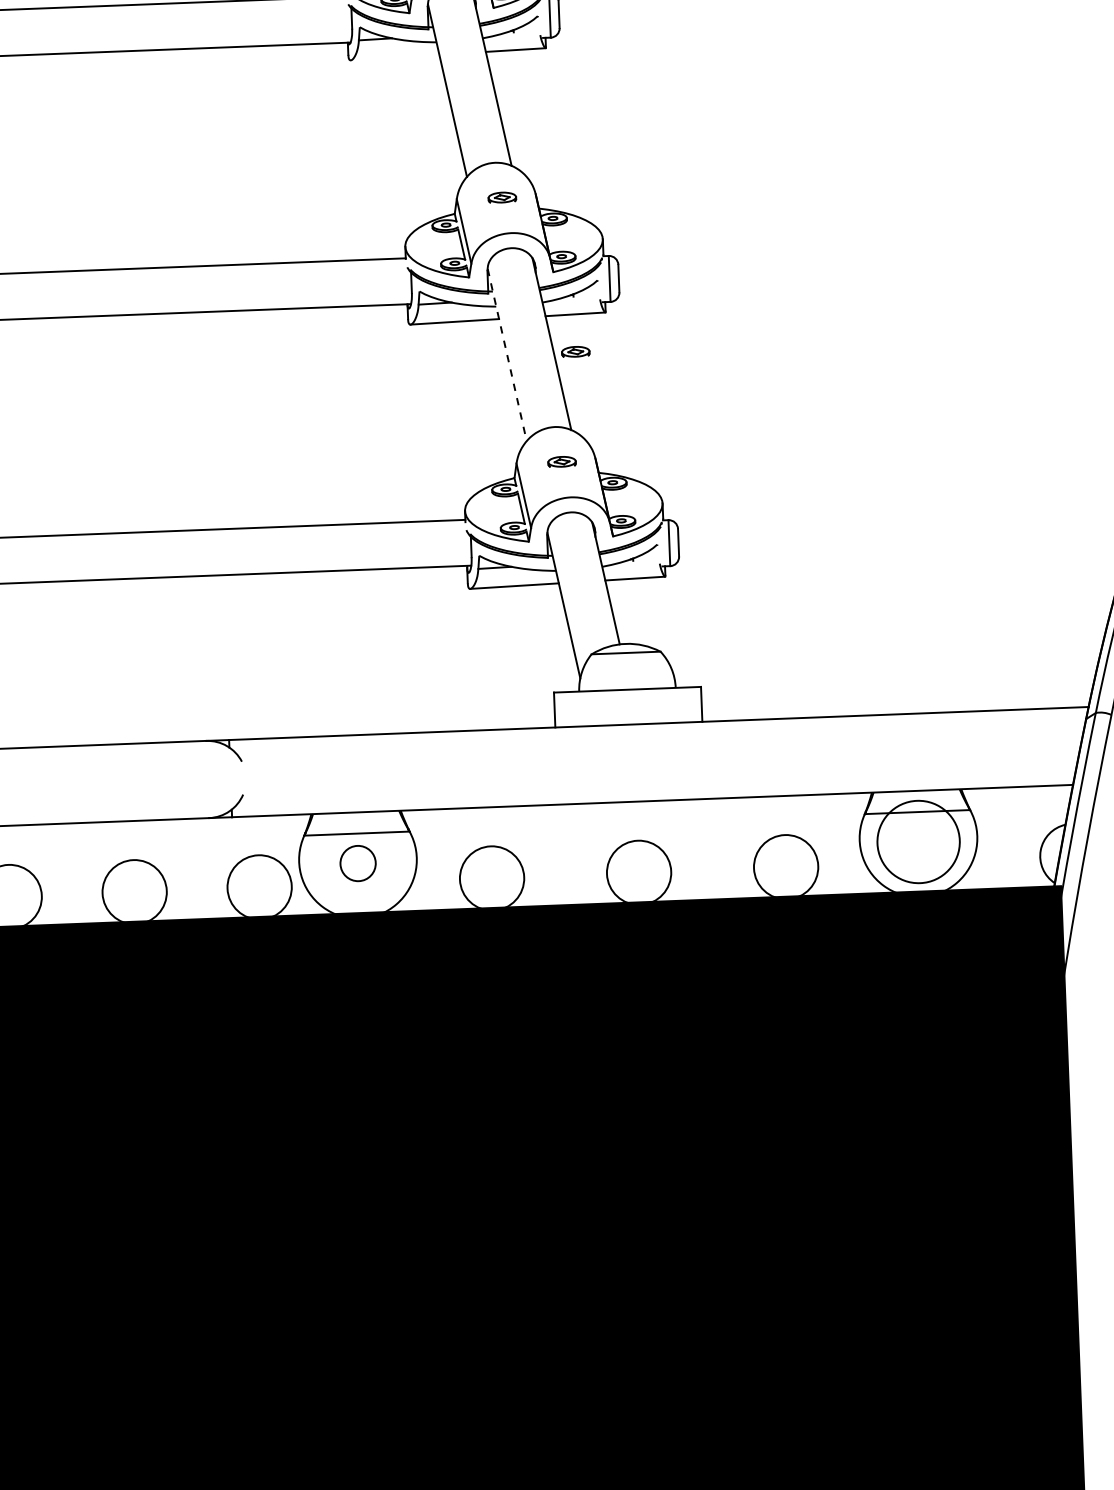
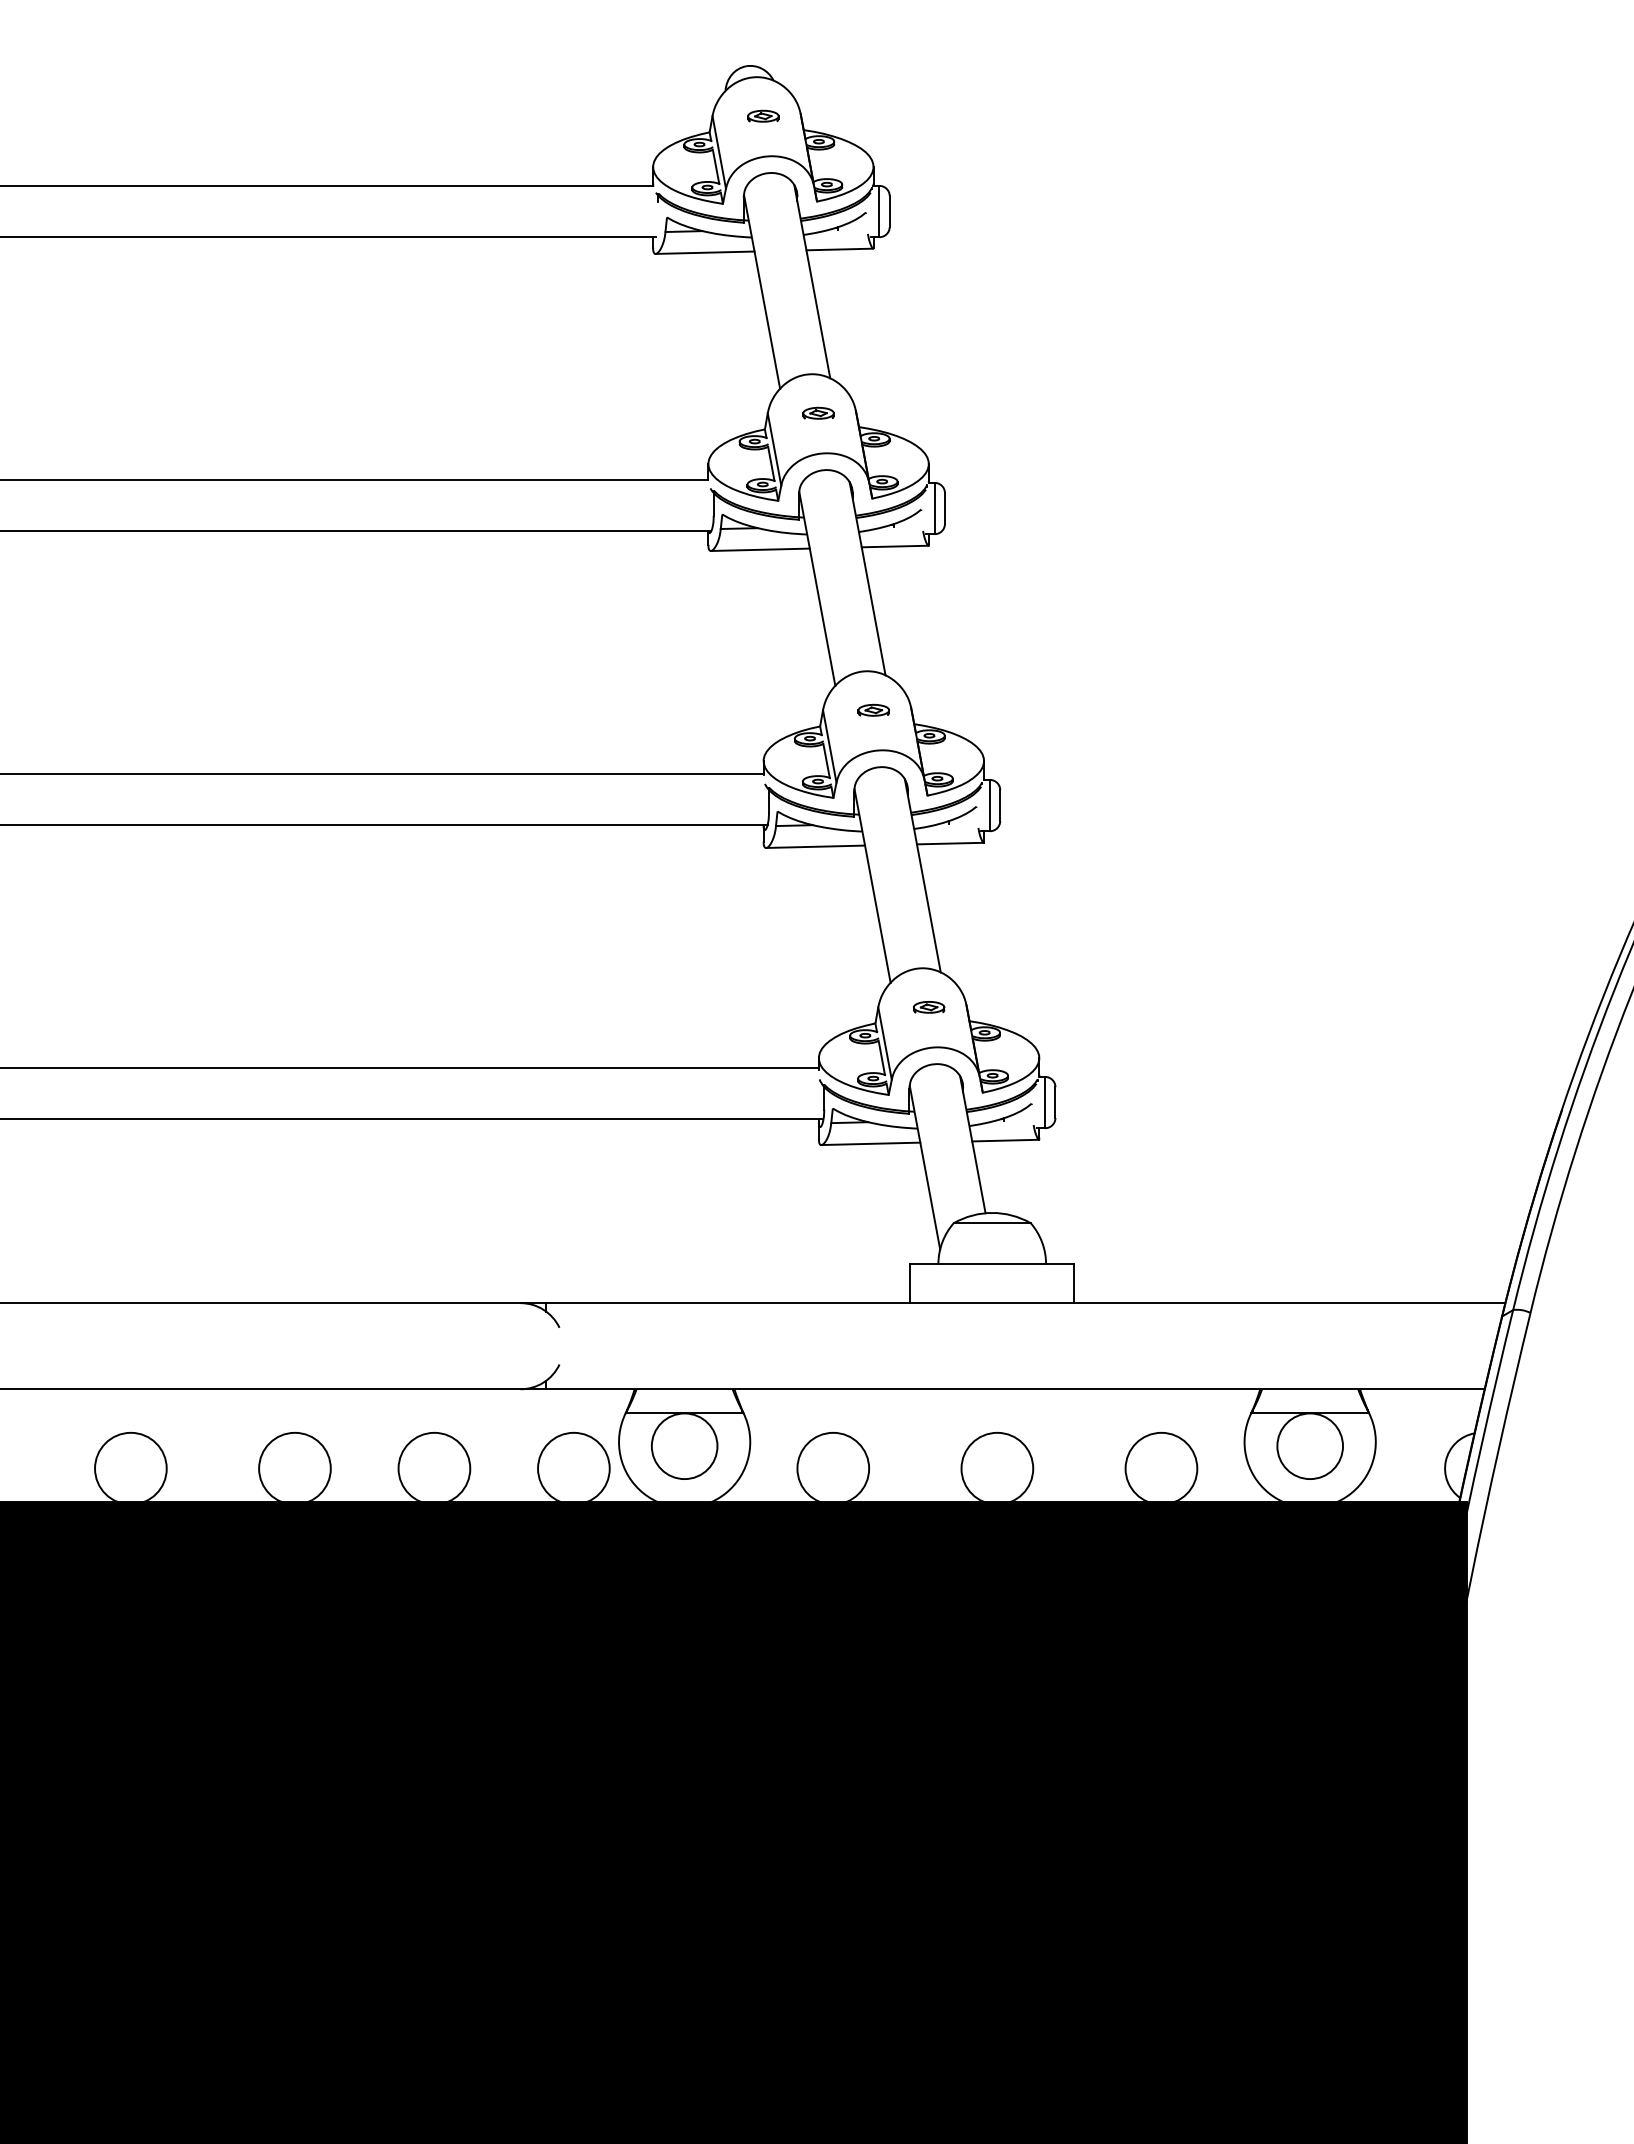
line: (394, 57) -> (759, 549), added
part: (576, 351) -> (949, 885), removed
line: (507, 355) -> (872, 886), dashed -> solid
circle: (918, 842) -> (1310, 1446), size x0.71
circle: (358, 863) -> (684, 1446), size x1.67

